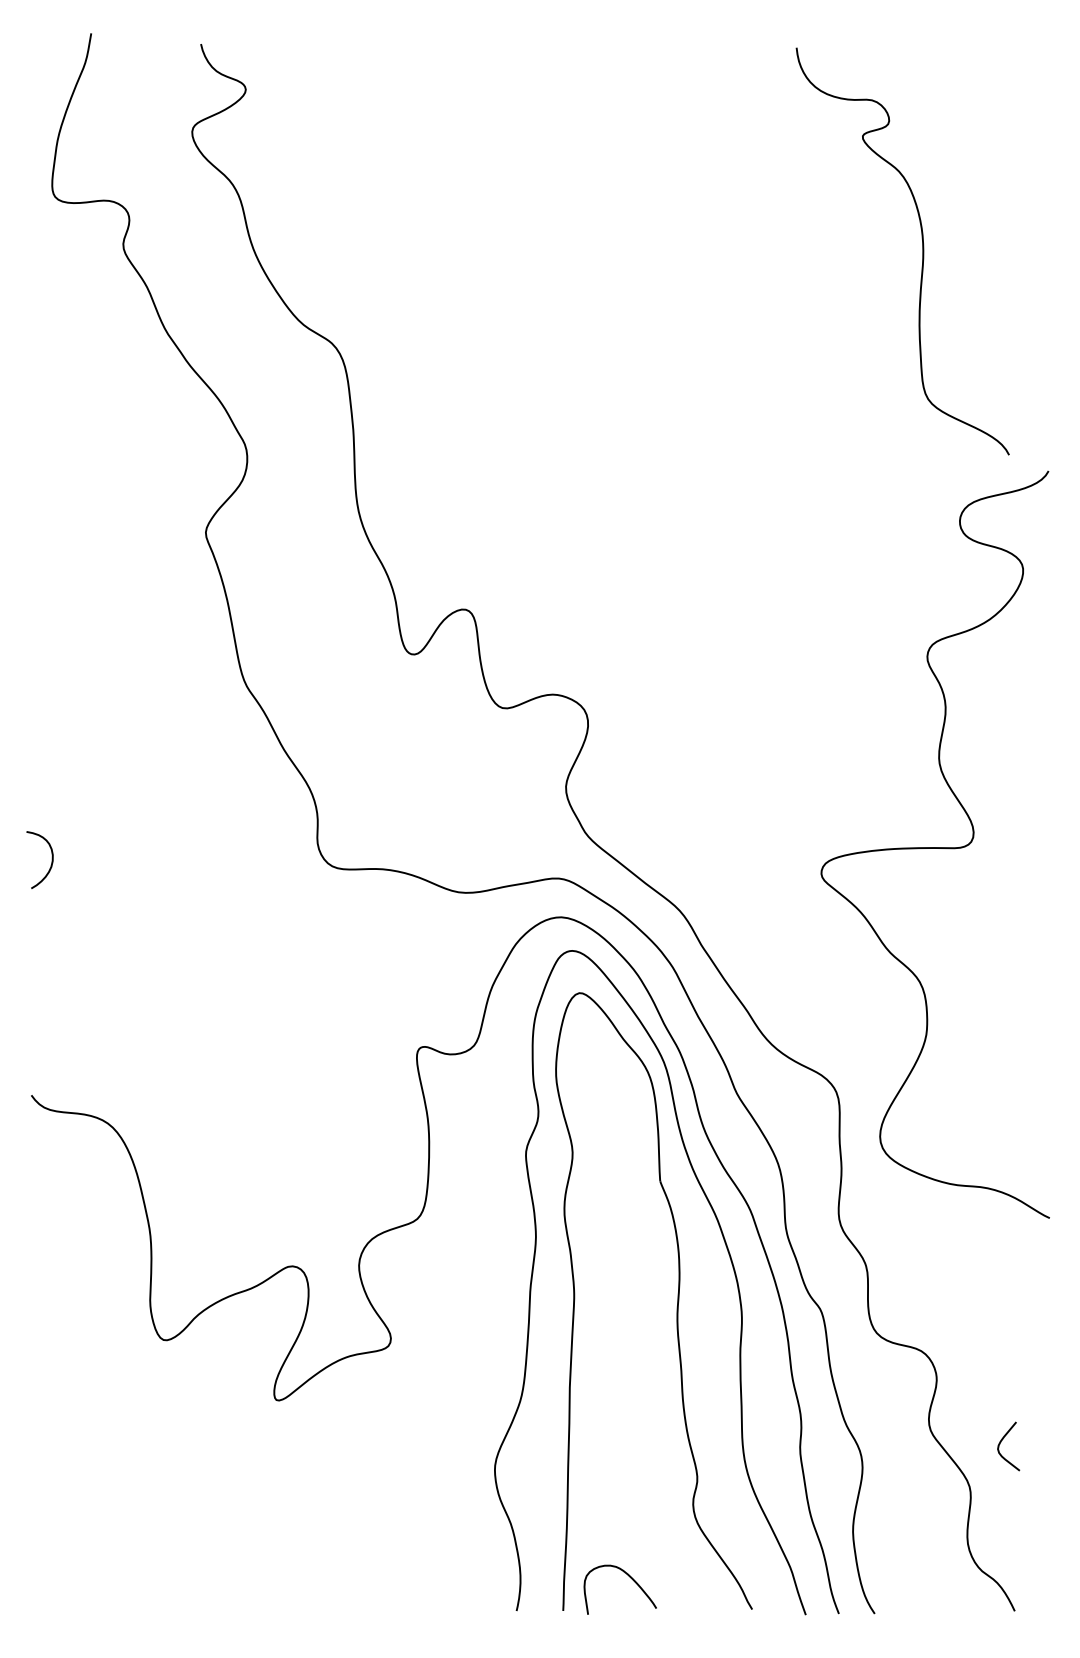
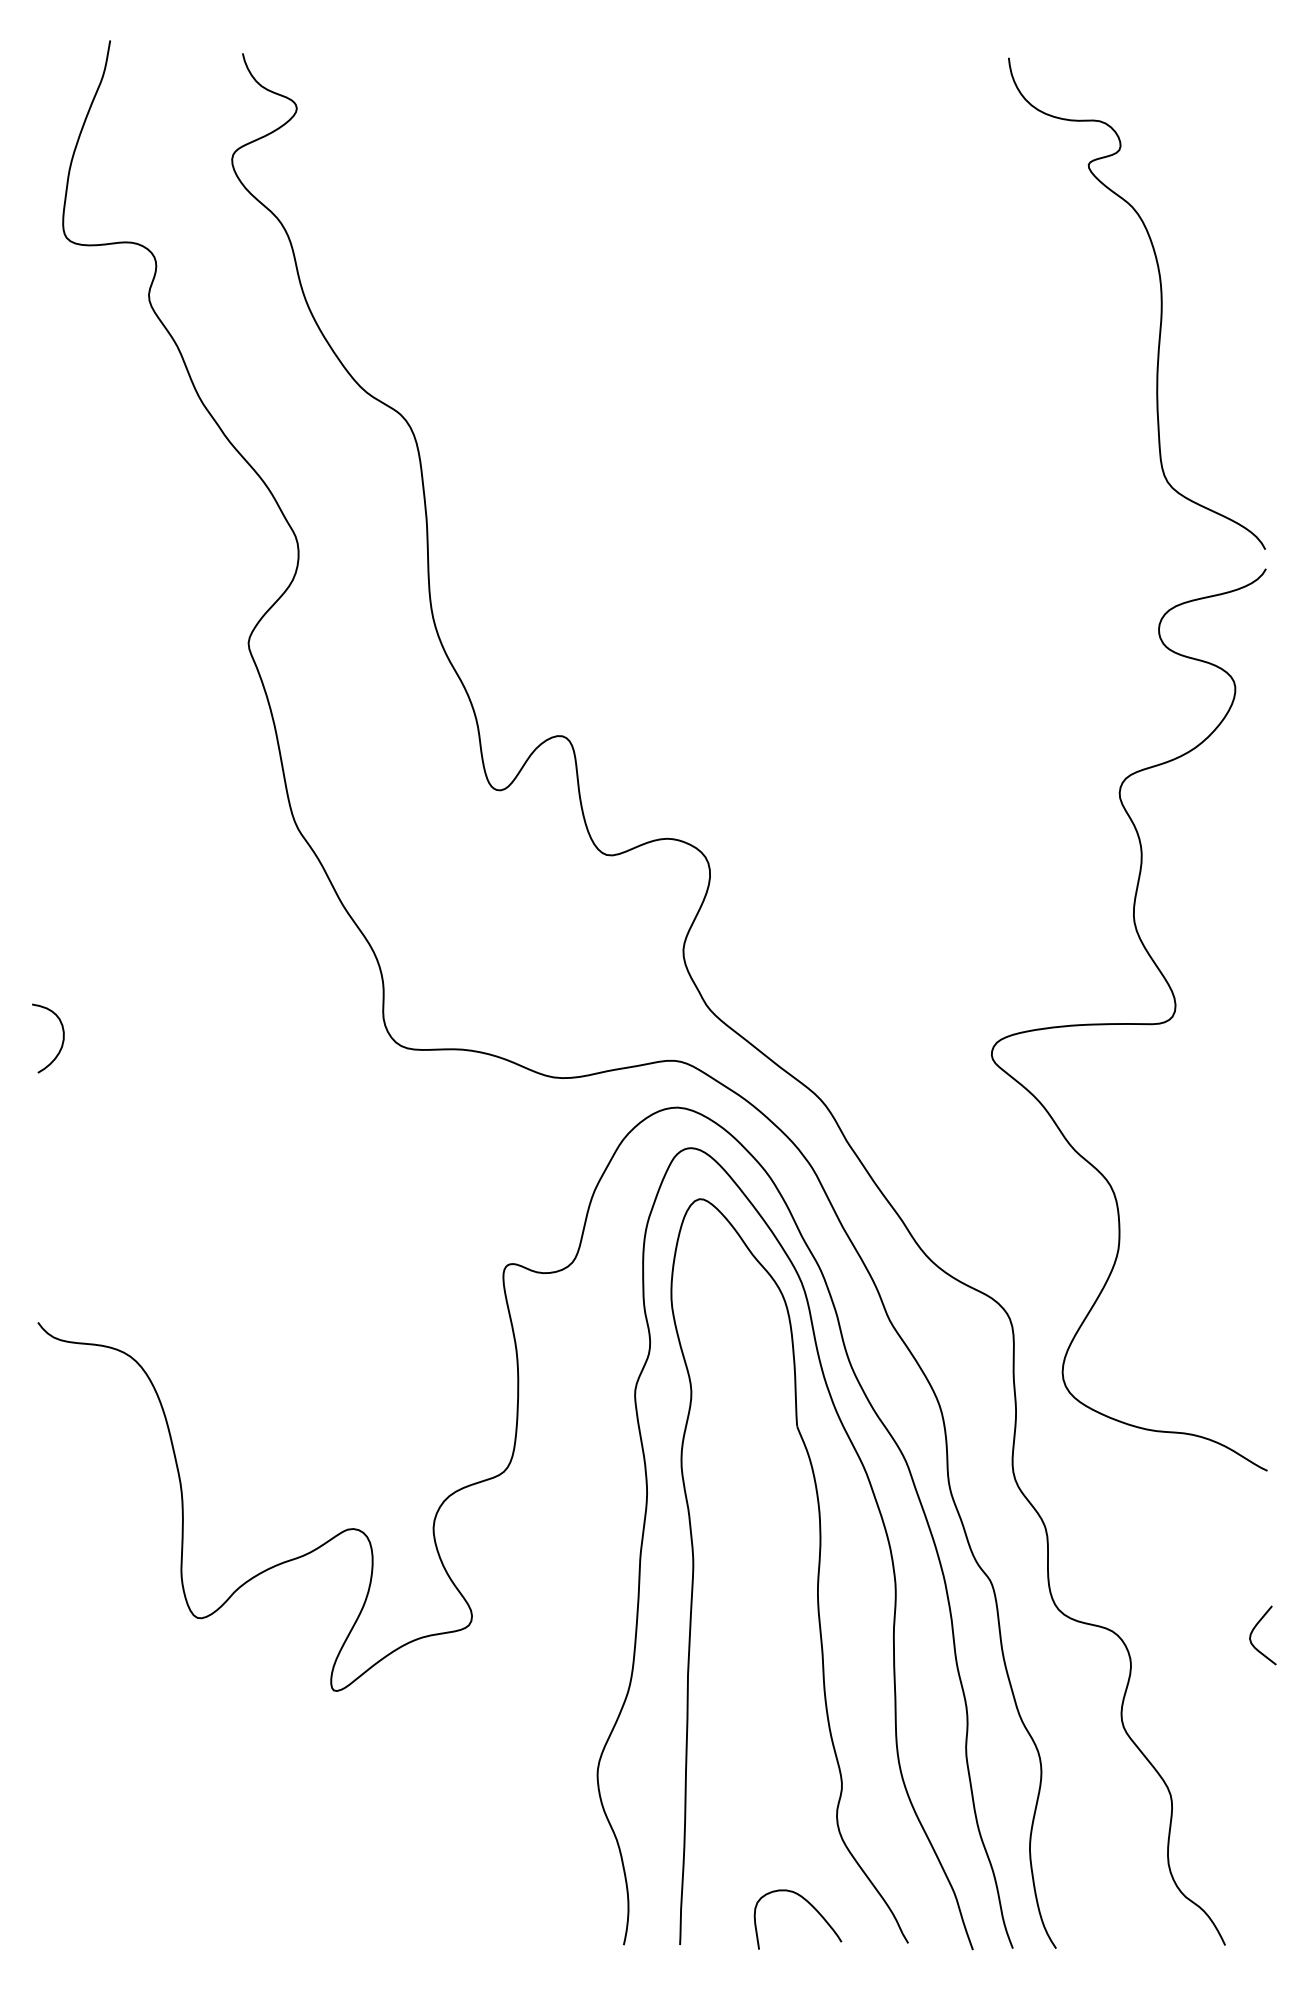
curve: (922, 251) -> (1160, 303), moved
curve: (1000, 1443) -> (1253, 1631), moved
curve: (630, 1578) -> (810, 1905), moved

